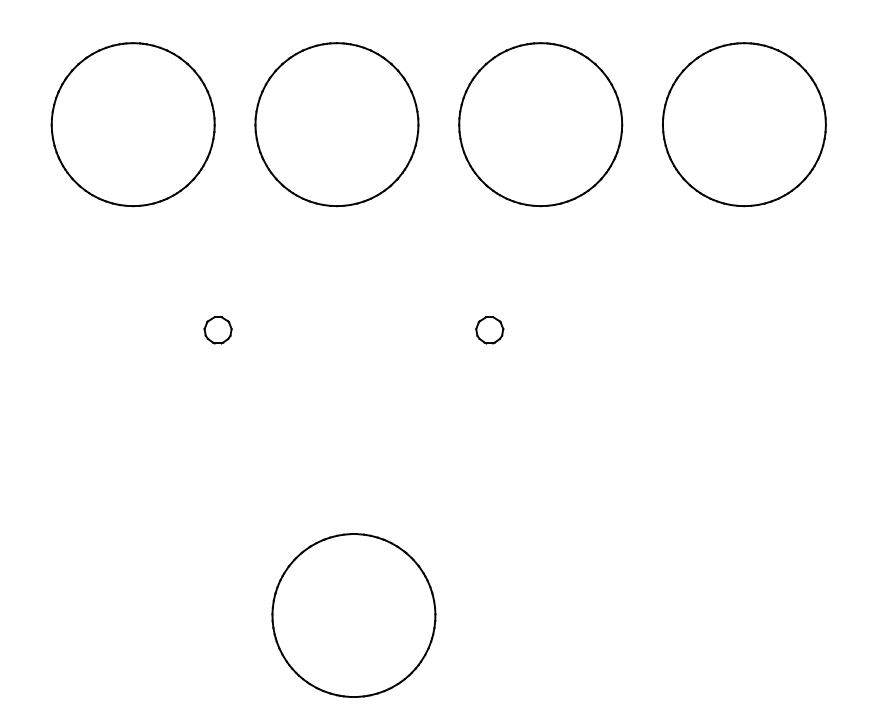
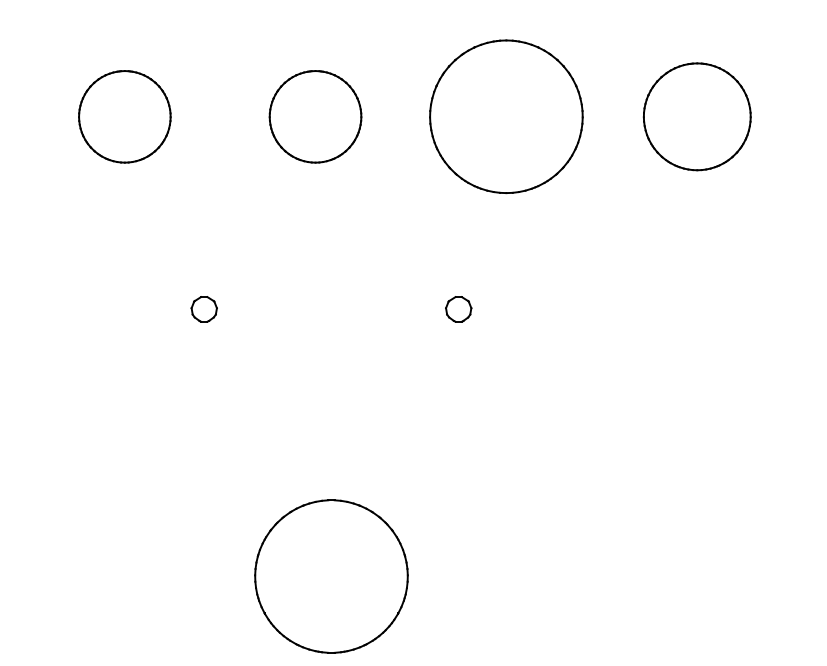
part: (132, 124) -> (124, 116), size x0.6
part: (336, 124) -> (315, 116), size x0.6
part: (744, 124) -> (697, 116), size x0.7

